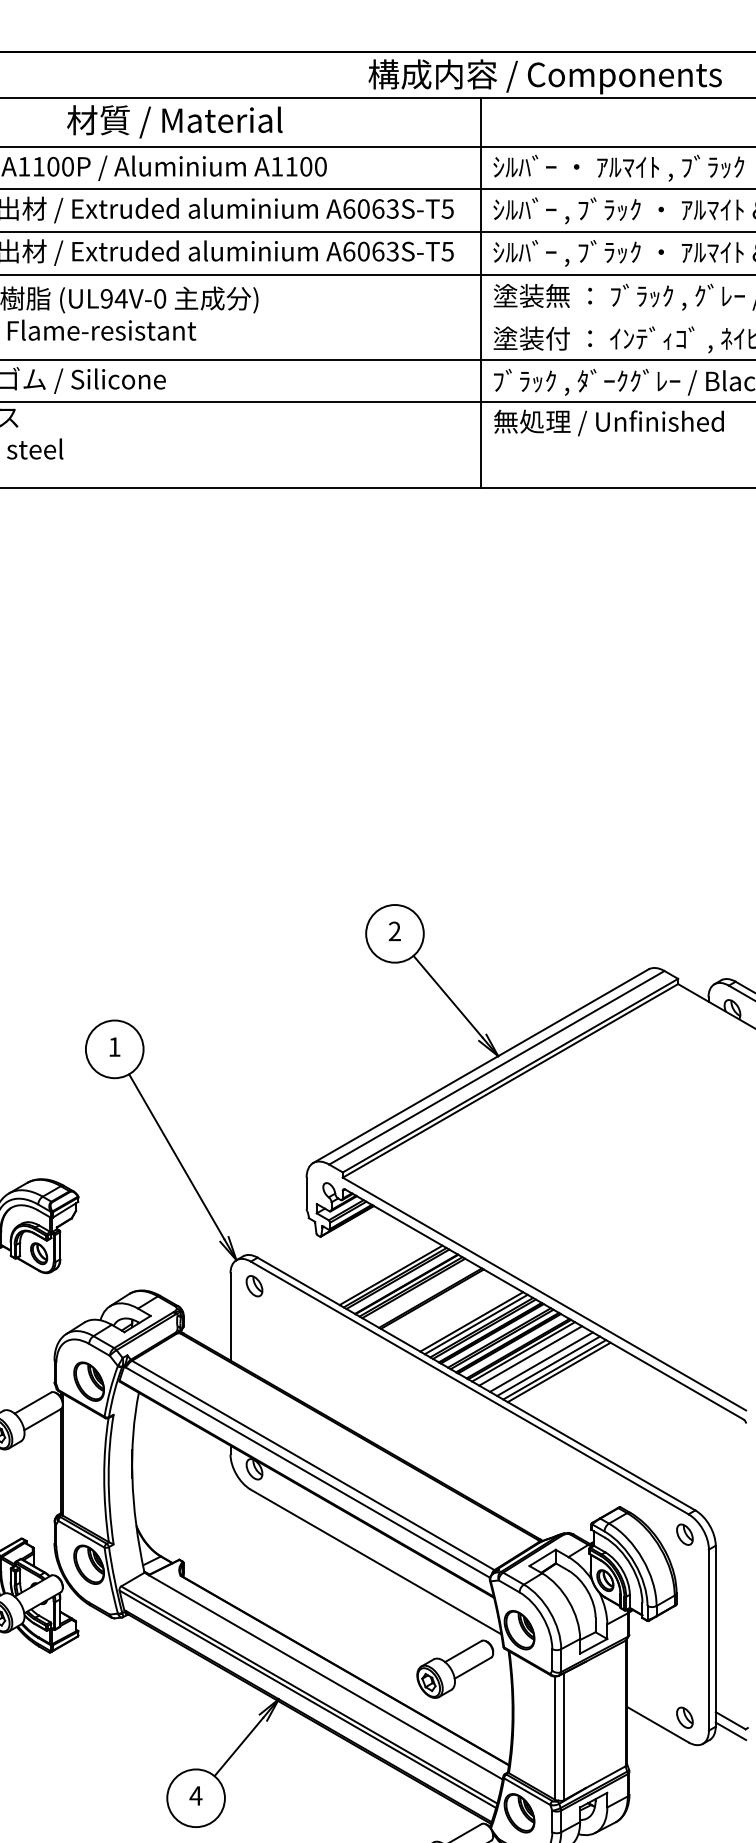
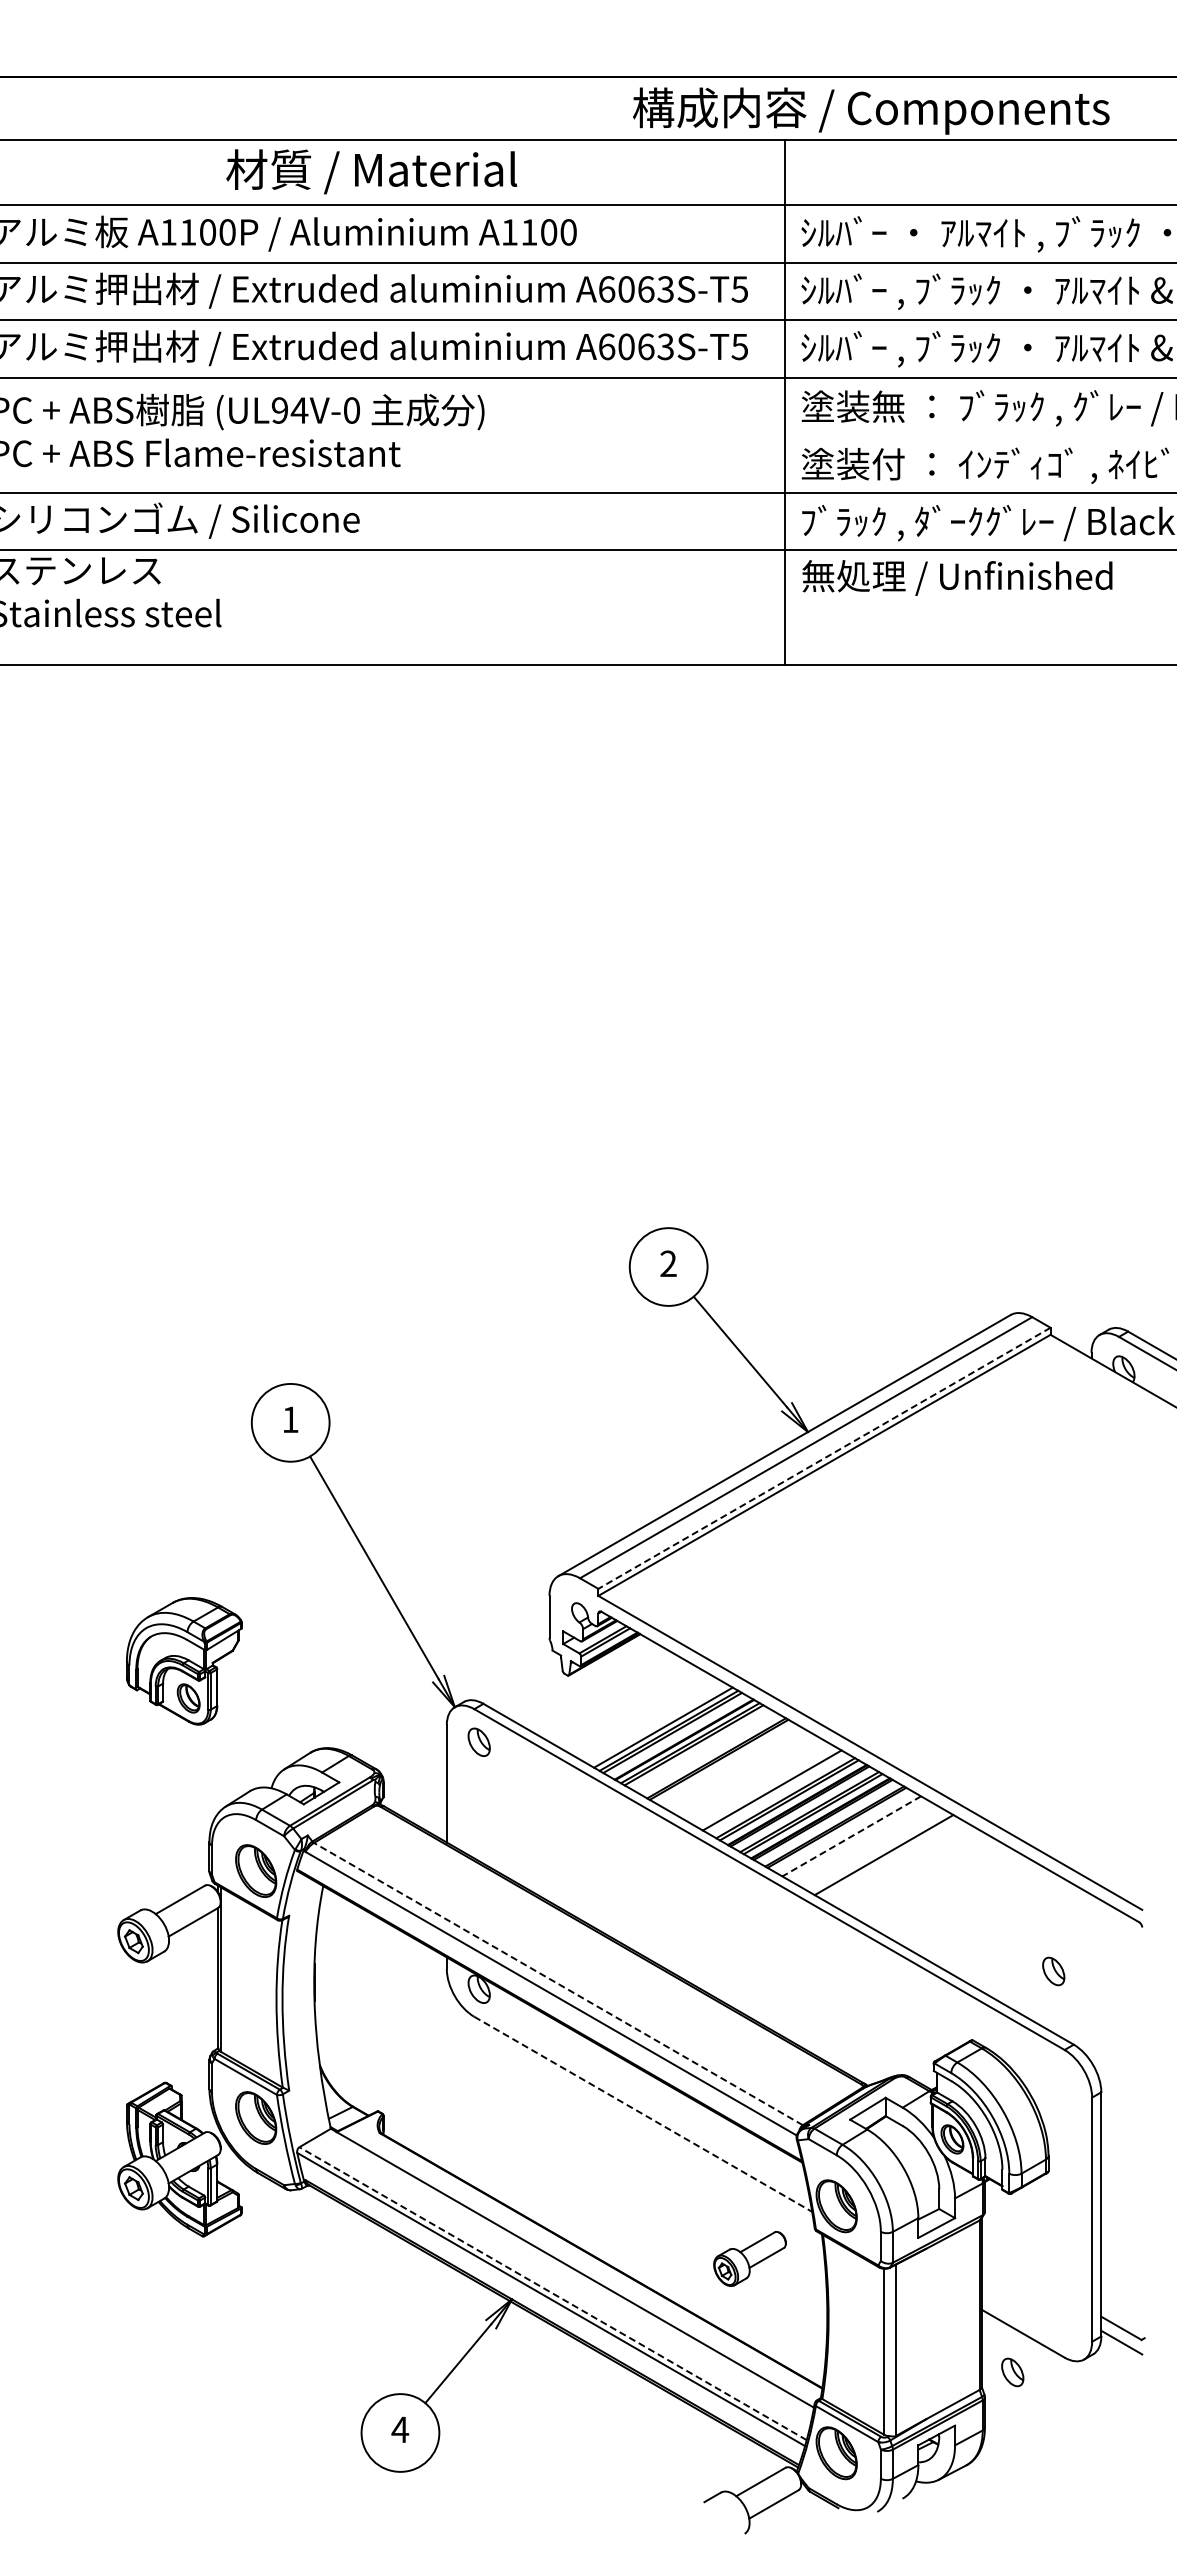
line: (510, 1075) -> (824, 1458), solid -> dashed
line: (475, 1324) -> (777, 1793), removed
line: (523, 1351) -> (841, 1830), removed
line: (530, 1356) -> (851, 1836), solid -> dashed
line: (540, 1361) -> (865, 1844), removed
line: (548, 1366) -> (875, 1850), removed
line: (558, 1372) -> (889, 1858), removed
line: (313, 1465) -> (558, 1983), solid -> dashed
part: (684, 1534) -> (1053, 1971), moved
line: (376, 1562) -> (643, 2114), solid -> dashed
part: (454, 1668) -> (749, 2258), size x0.7
line: (309, 1694) -> (553, 2293), solid -> dashed
part: (684, 1717) -> (1012, 2372), moved

